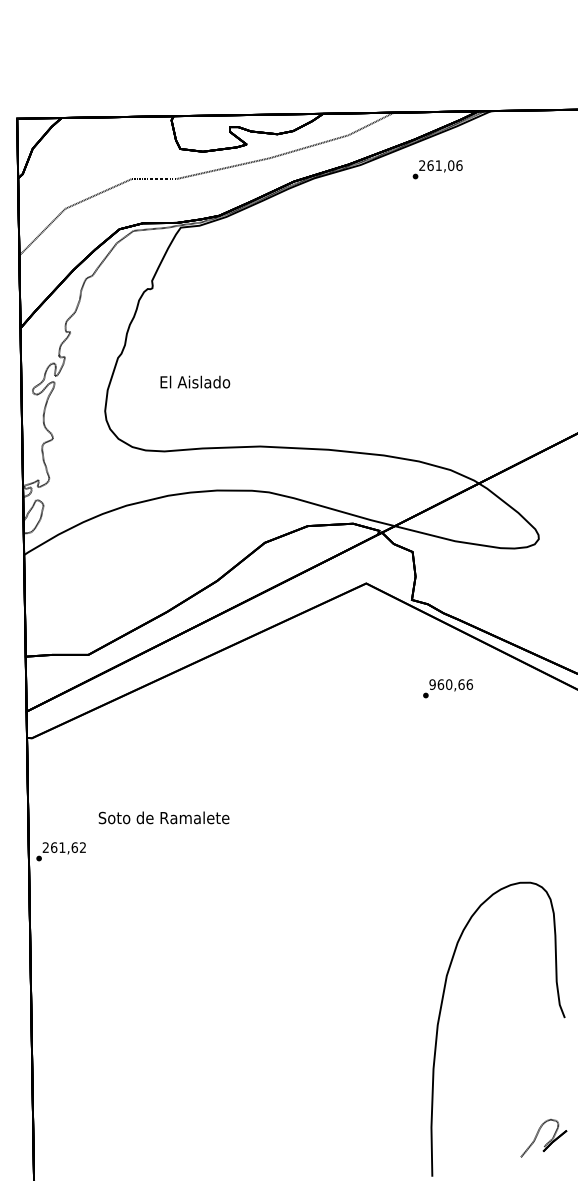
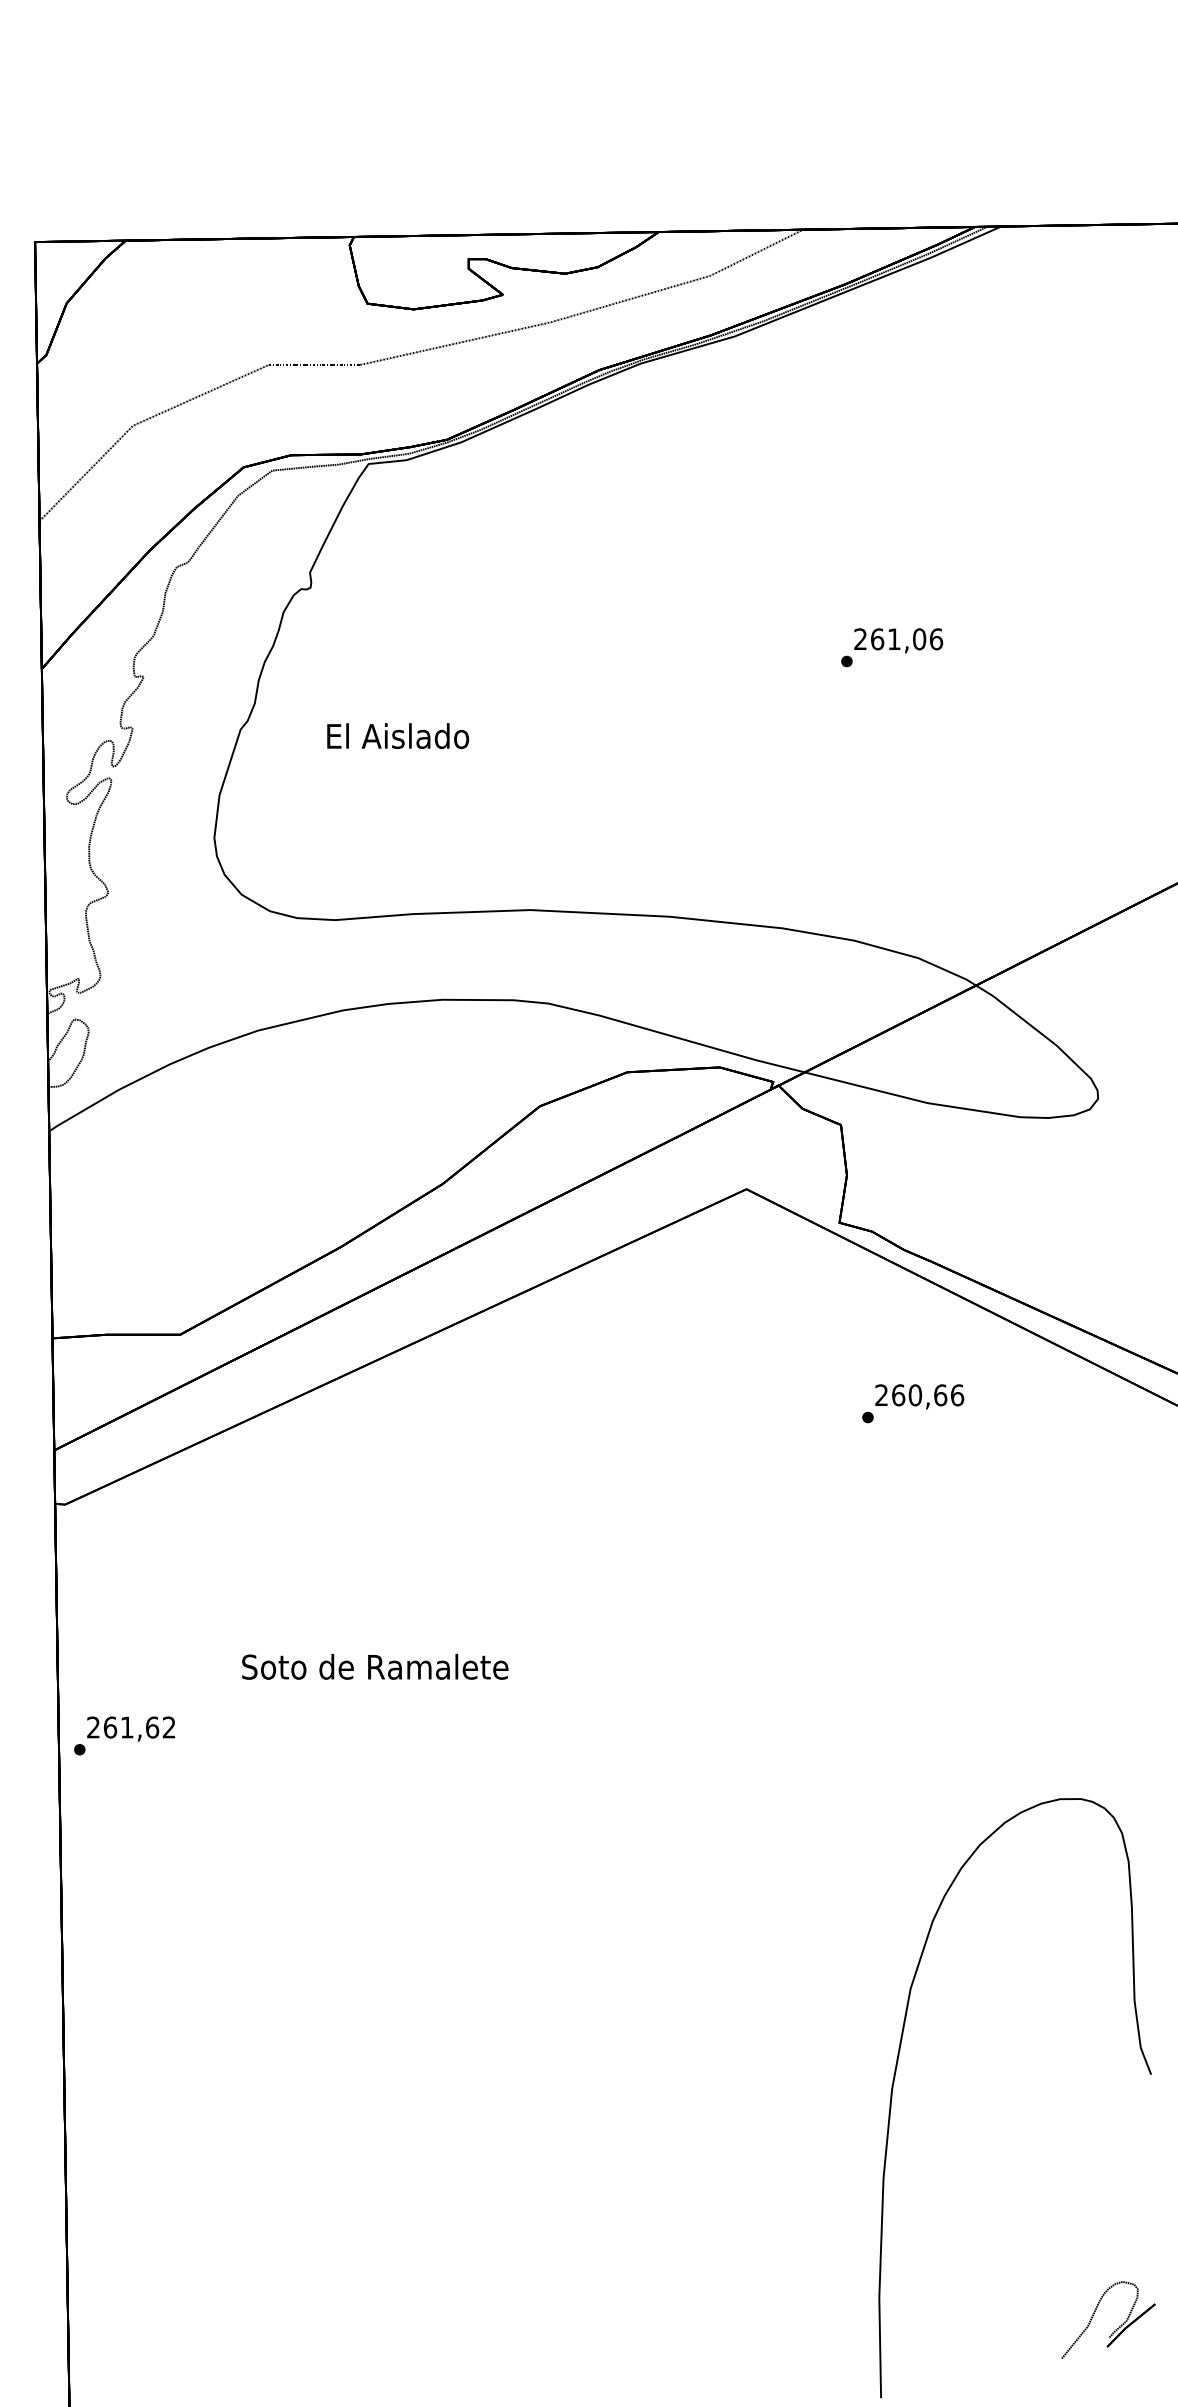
text: (437, 169) -> (891, 647), moved
text: (195, 381) -> (398, 734), moved
text: (432, 684) -> (881, 1395), 960,66 -> 260,66
text: (163, 817) -> (374, 1666), moved

